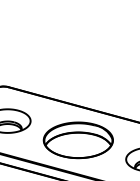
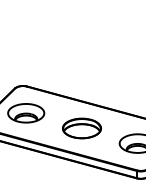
part: (77, 140) -> (81, 128), size x0.7

